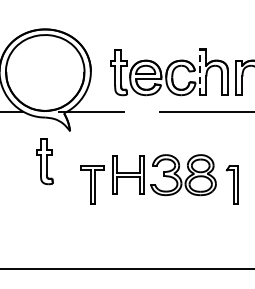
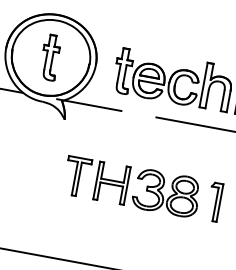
line: (200, 72) -> (203, 85), dashed -> solid
part: (44, 161) -> (50, 57), moved
part: (164, 175) -> (147, 190), moved

